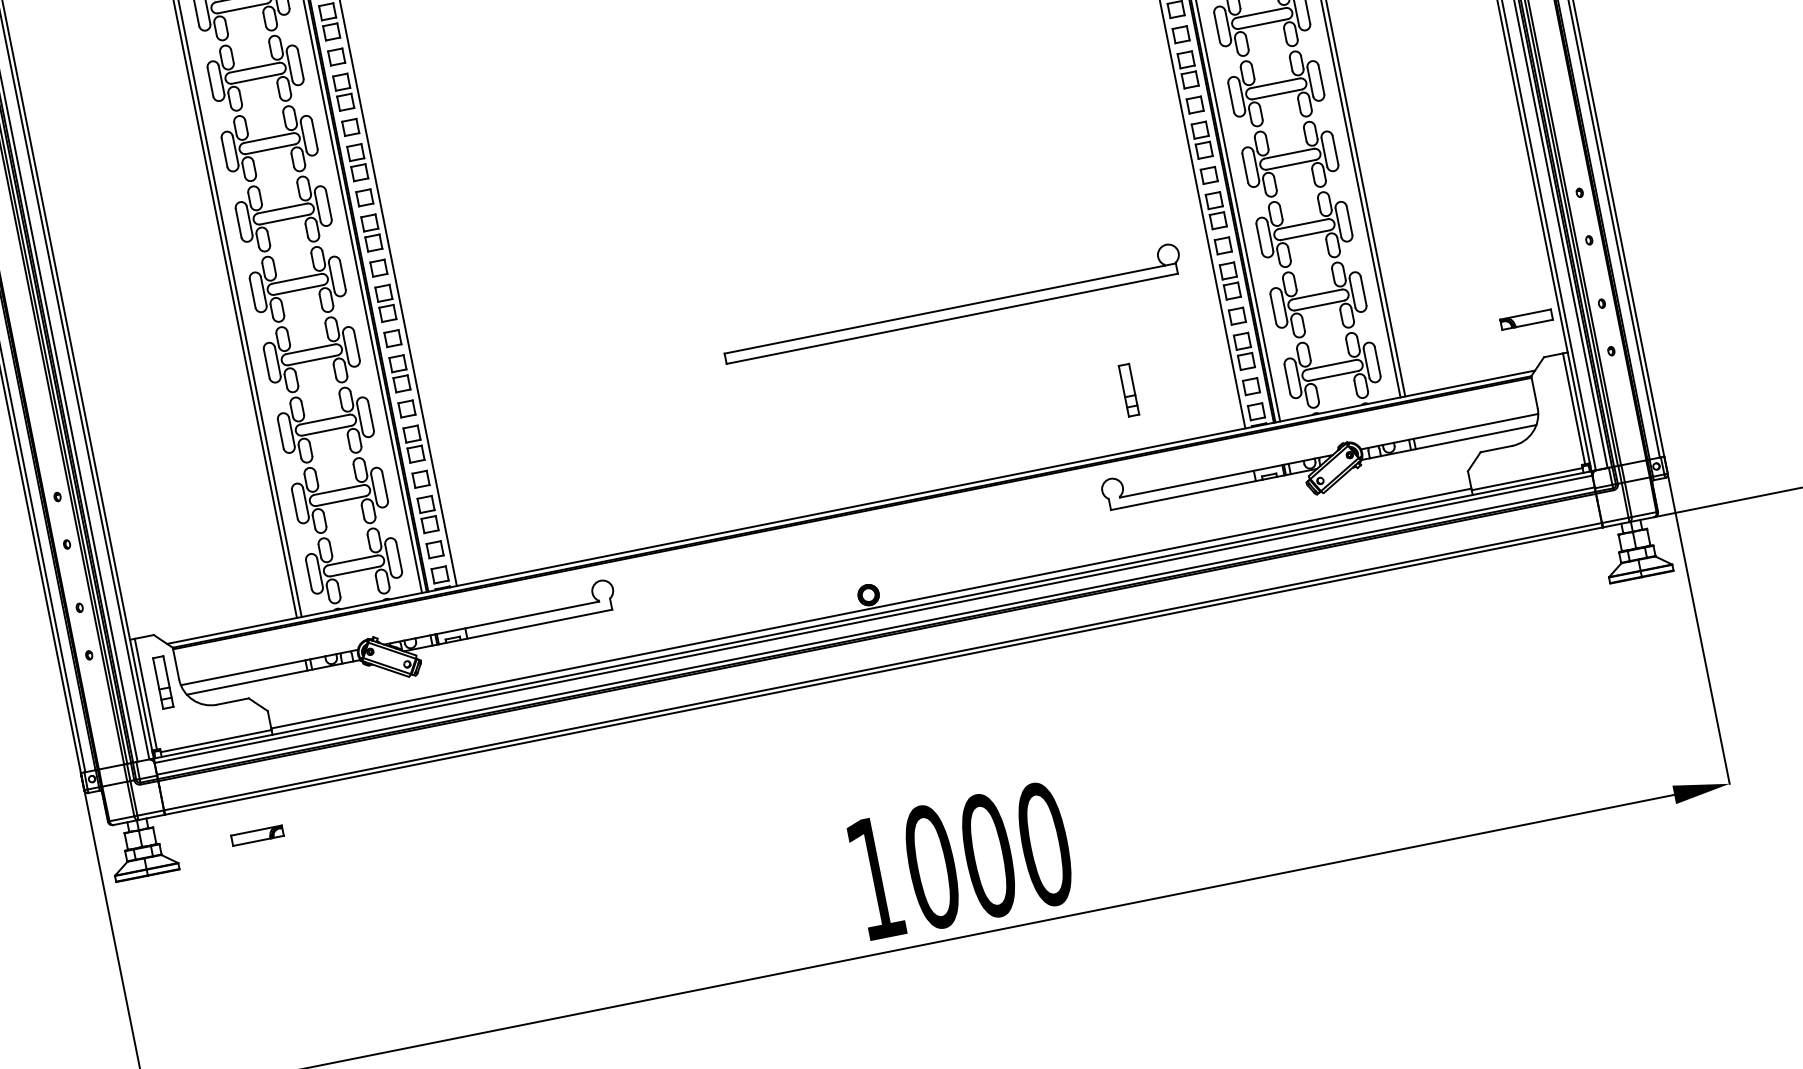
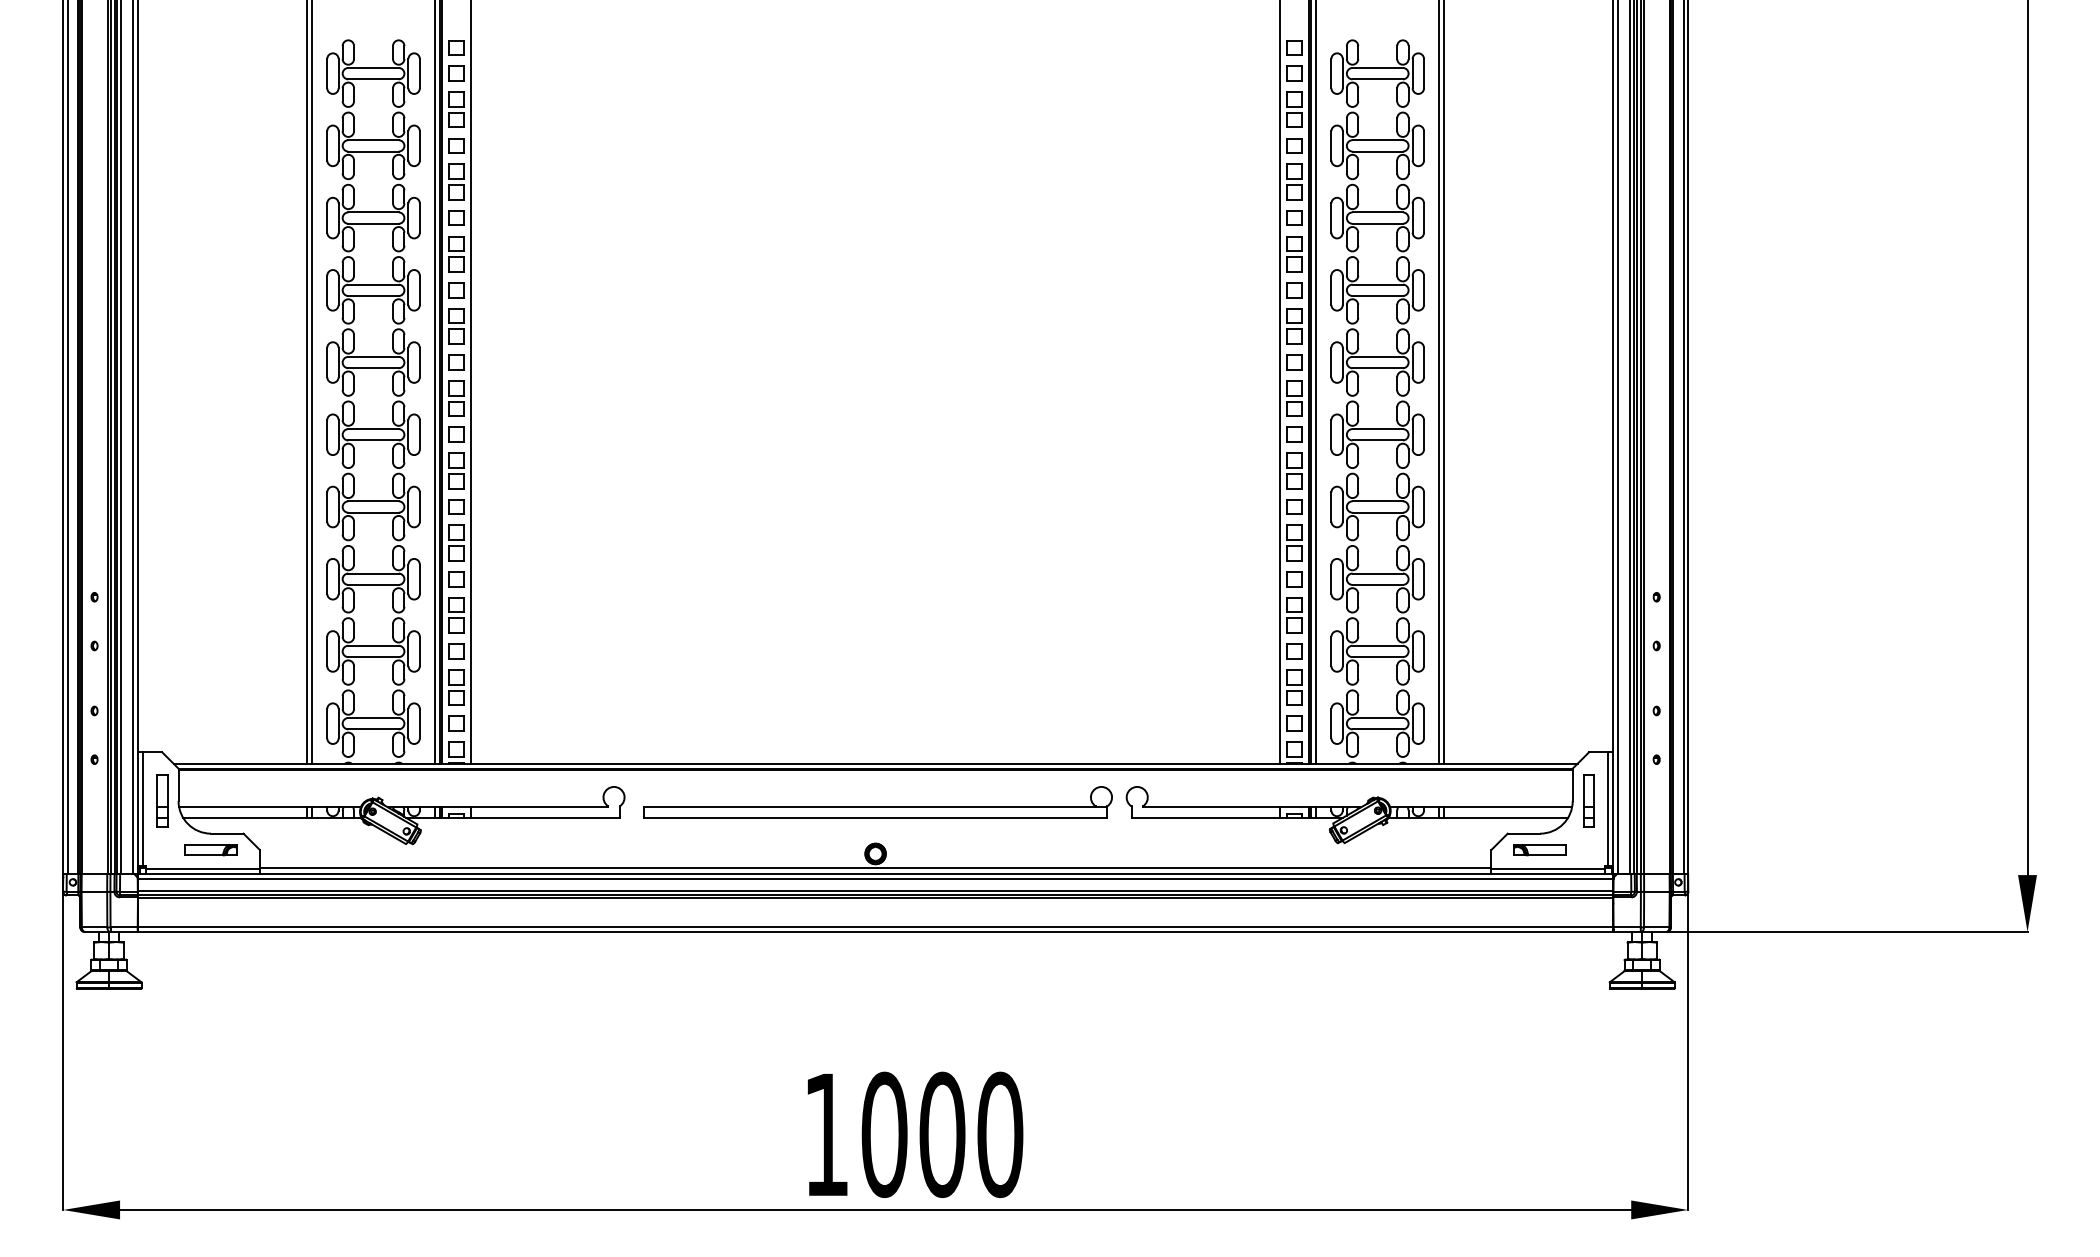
part: (951, 303) -> (877, 802), moved
part: (1526, 320) -> (1539, 850), moved
part: (1128, 389) -> (1588, 800), moved
part: (257, 836) -> (210, 850), moved

